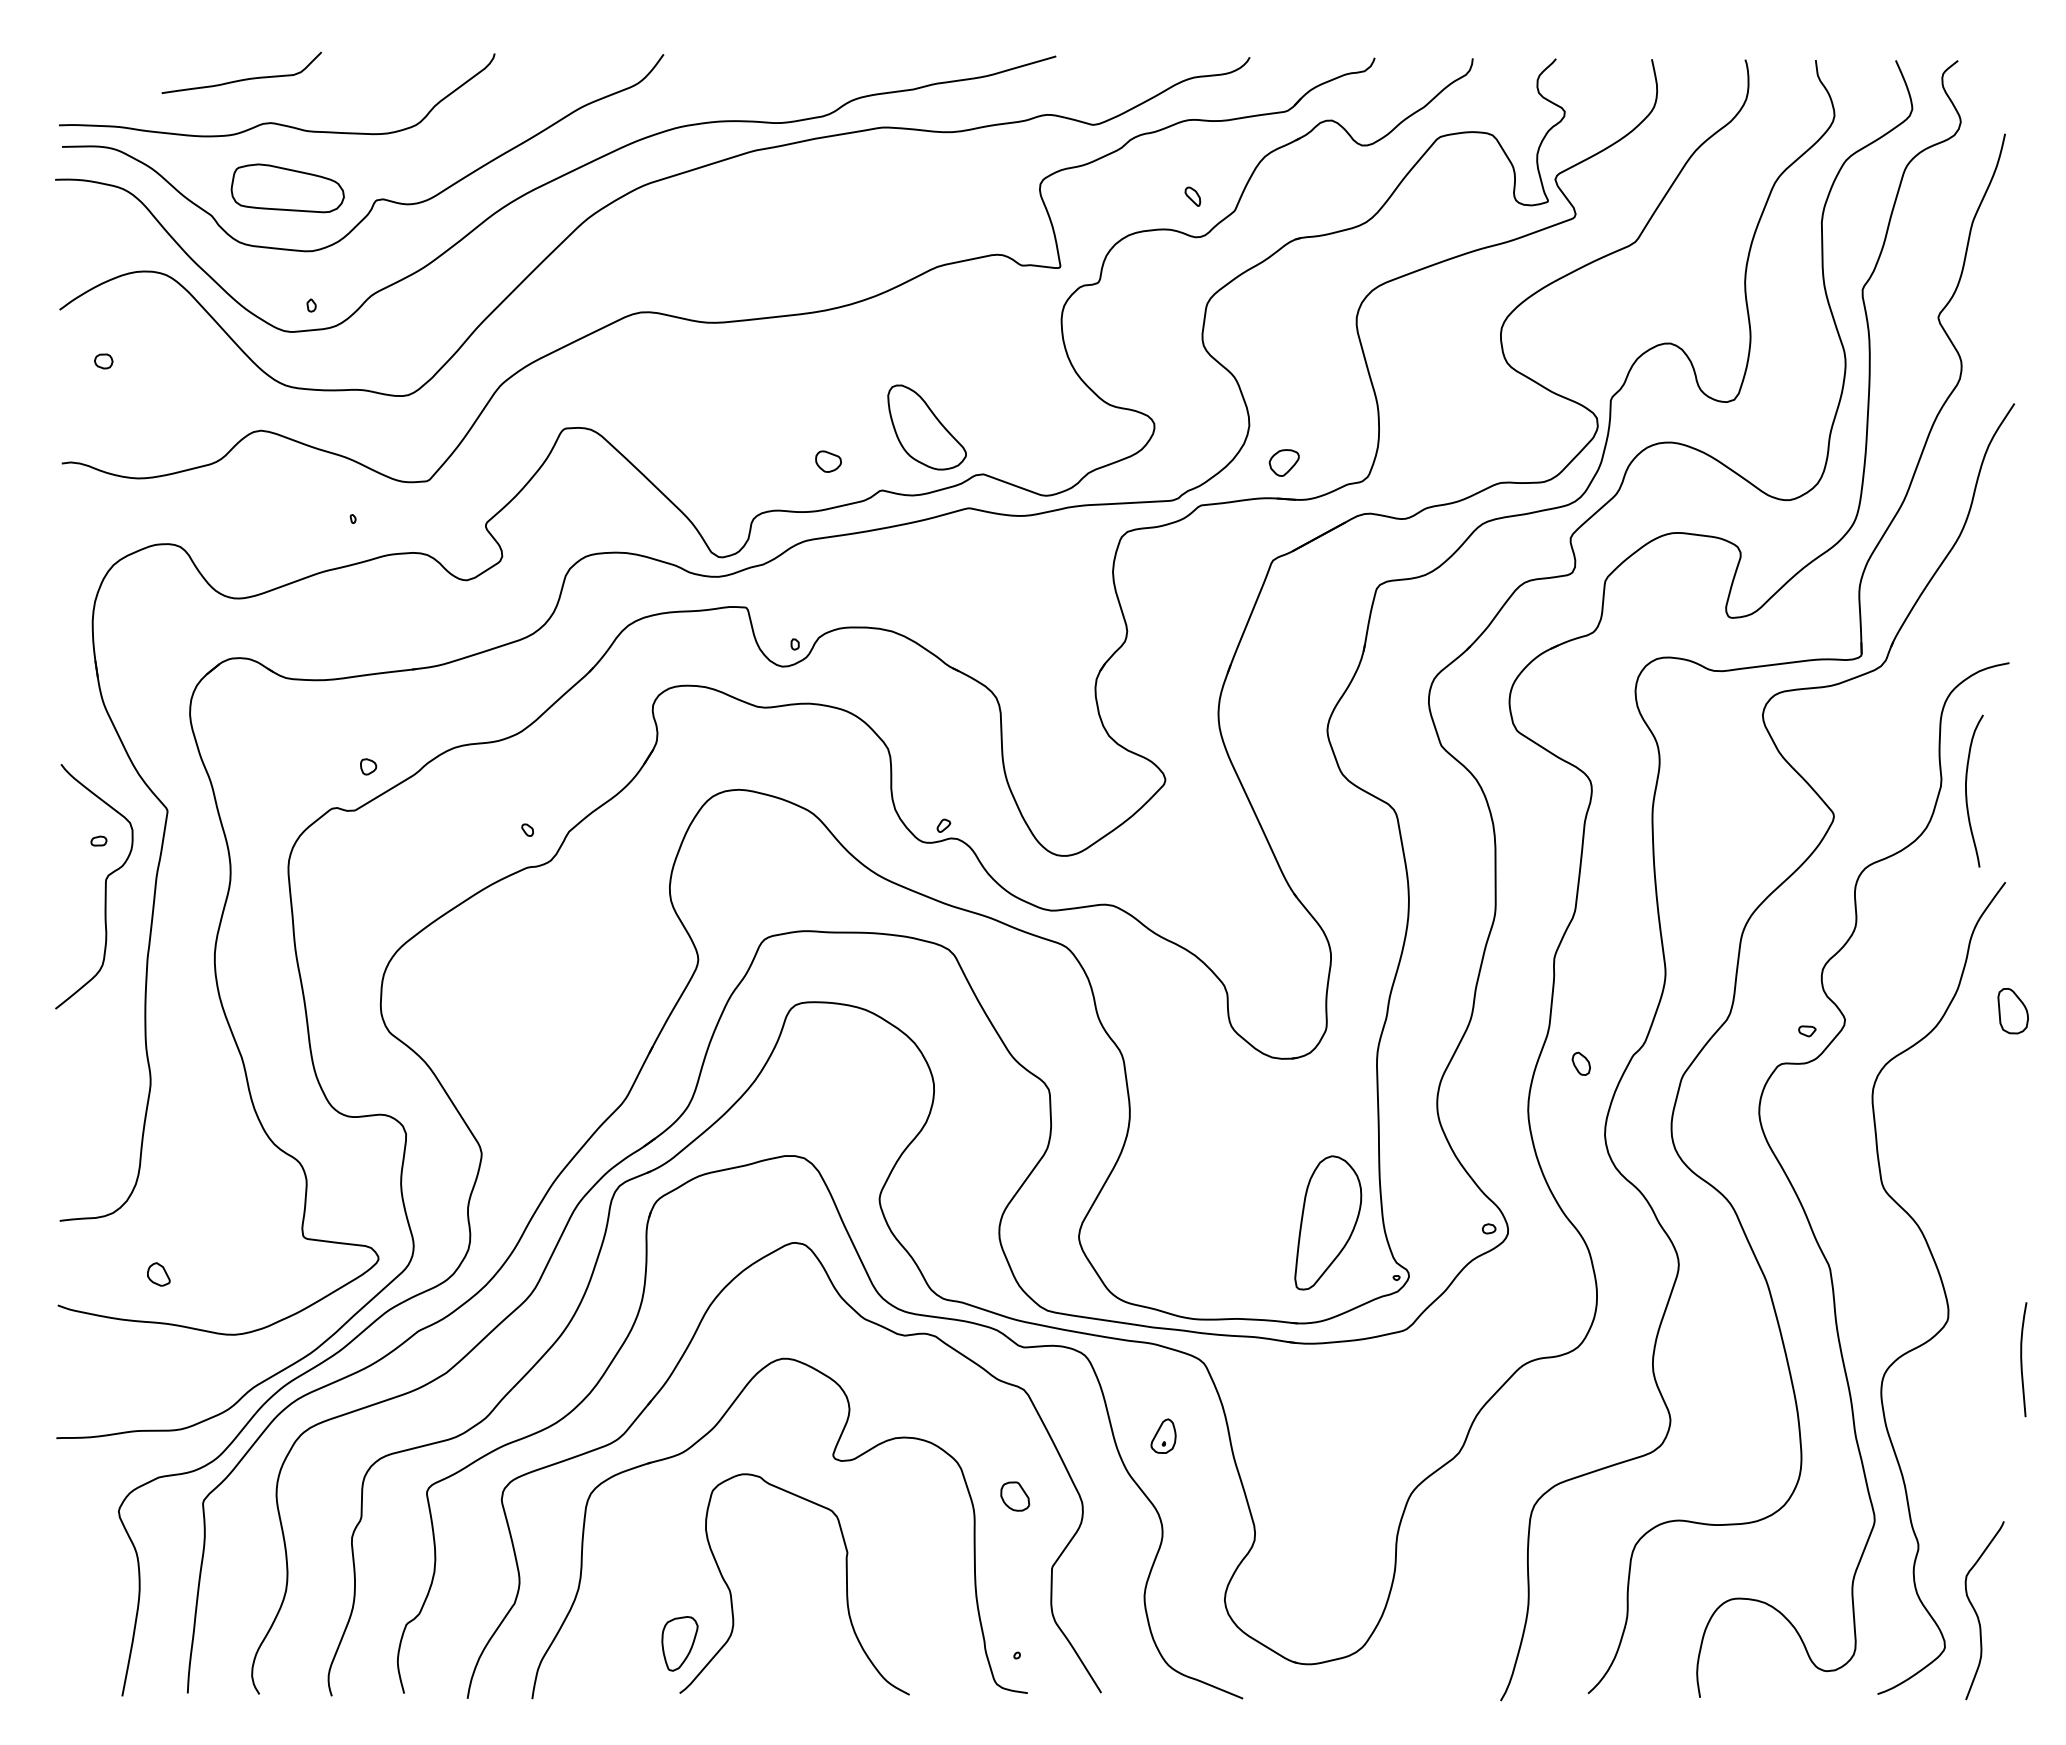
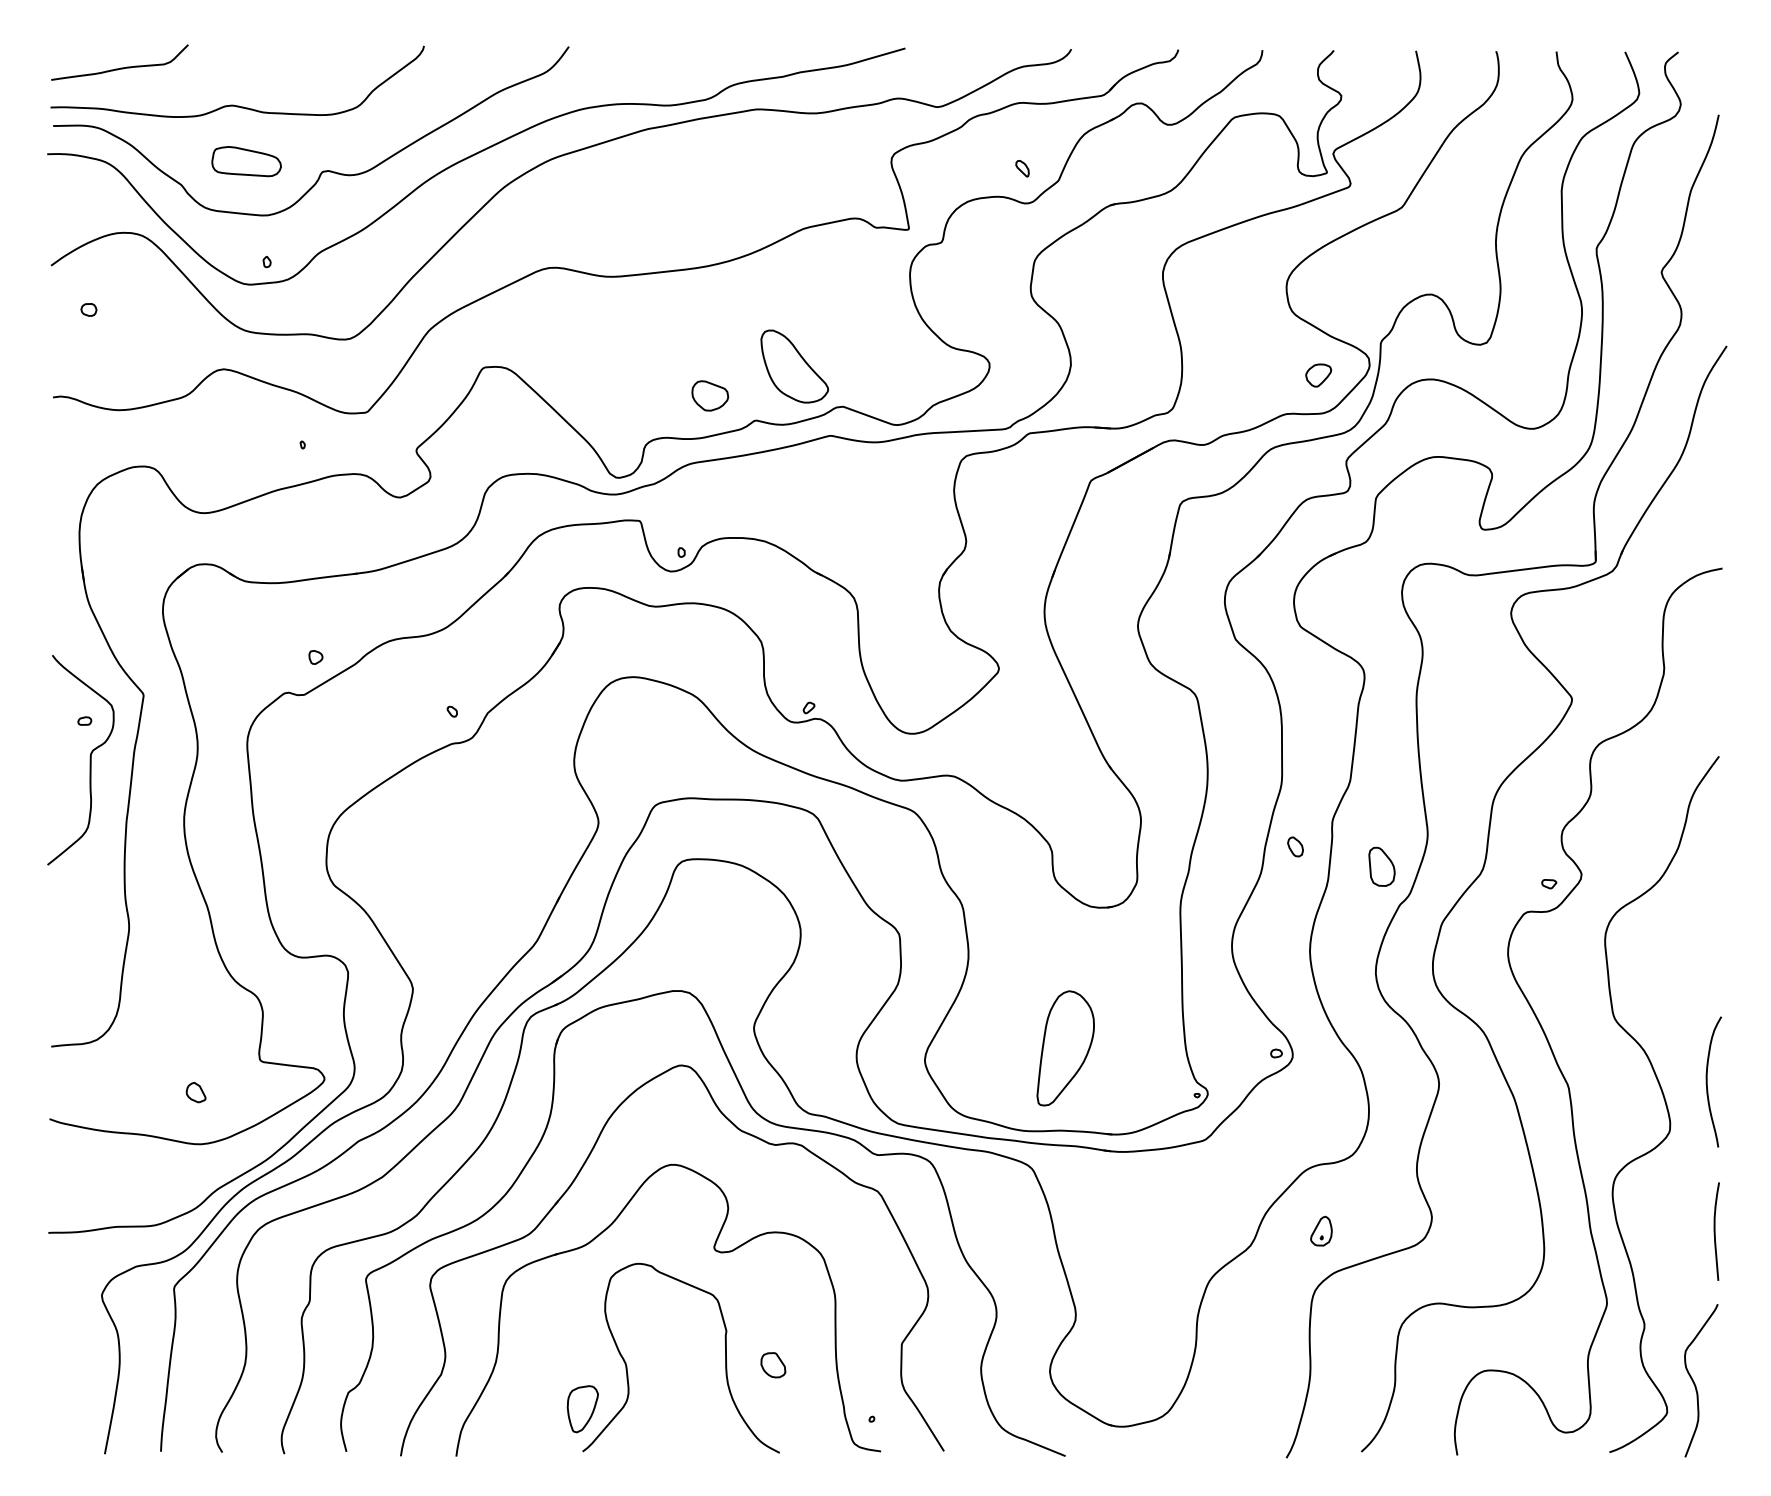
curve: (244, 78) -> (122, 67), moved
part: (287, 188) -> (246, 161), size x0.71
part: (828, 461) -> (710, 395), size x1.67
part: (1283, 462) -> (1317, 375), moved
curve: (1966, 790) -> (1707, 1081), moved
part: (2012, 1011) -> (1381, 867), moved
part: (1580, 1063) -> (1294, 846), moved
part: (1328, 1222) -> (1065, 1048), moved
part: (158, 1274) -> (195, 1092), moved
curve: (2022, 1359) -> (1715, 1231), moved
part: (1163, 1435) -> (1321, 1230), moved
part: (1015, 1496) -> (773, 1365), moved

